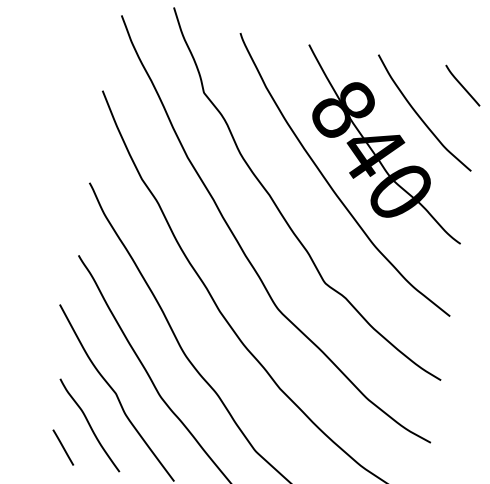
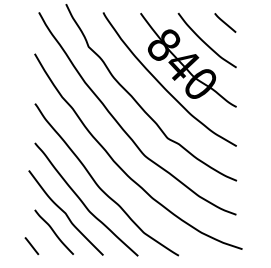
line: (62, 448) -> (31, 246), moved

